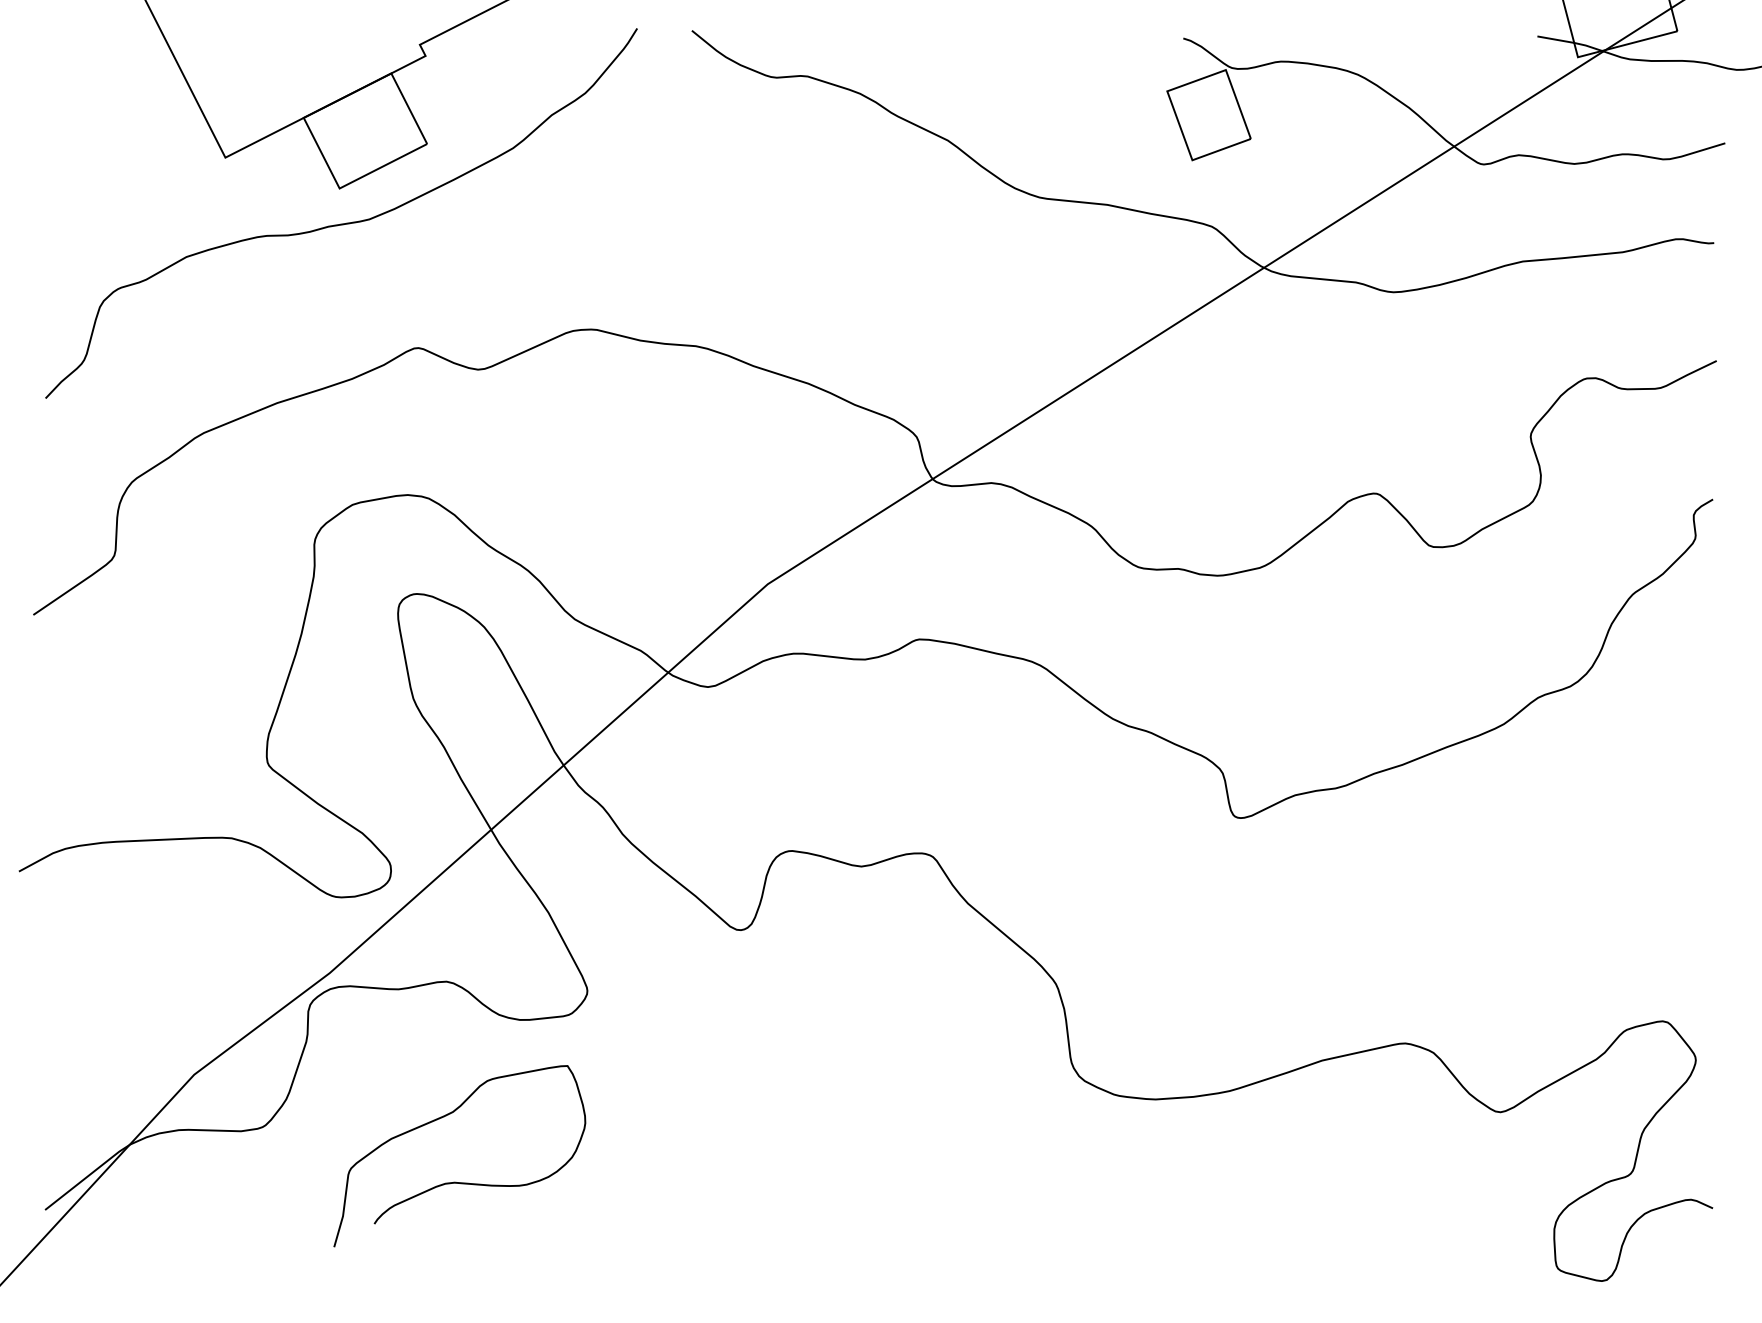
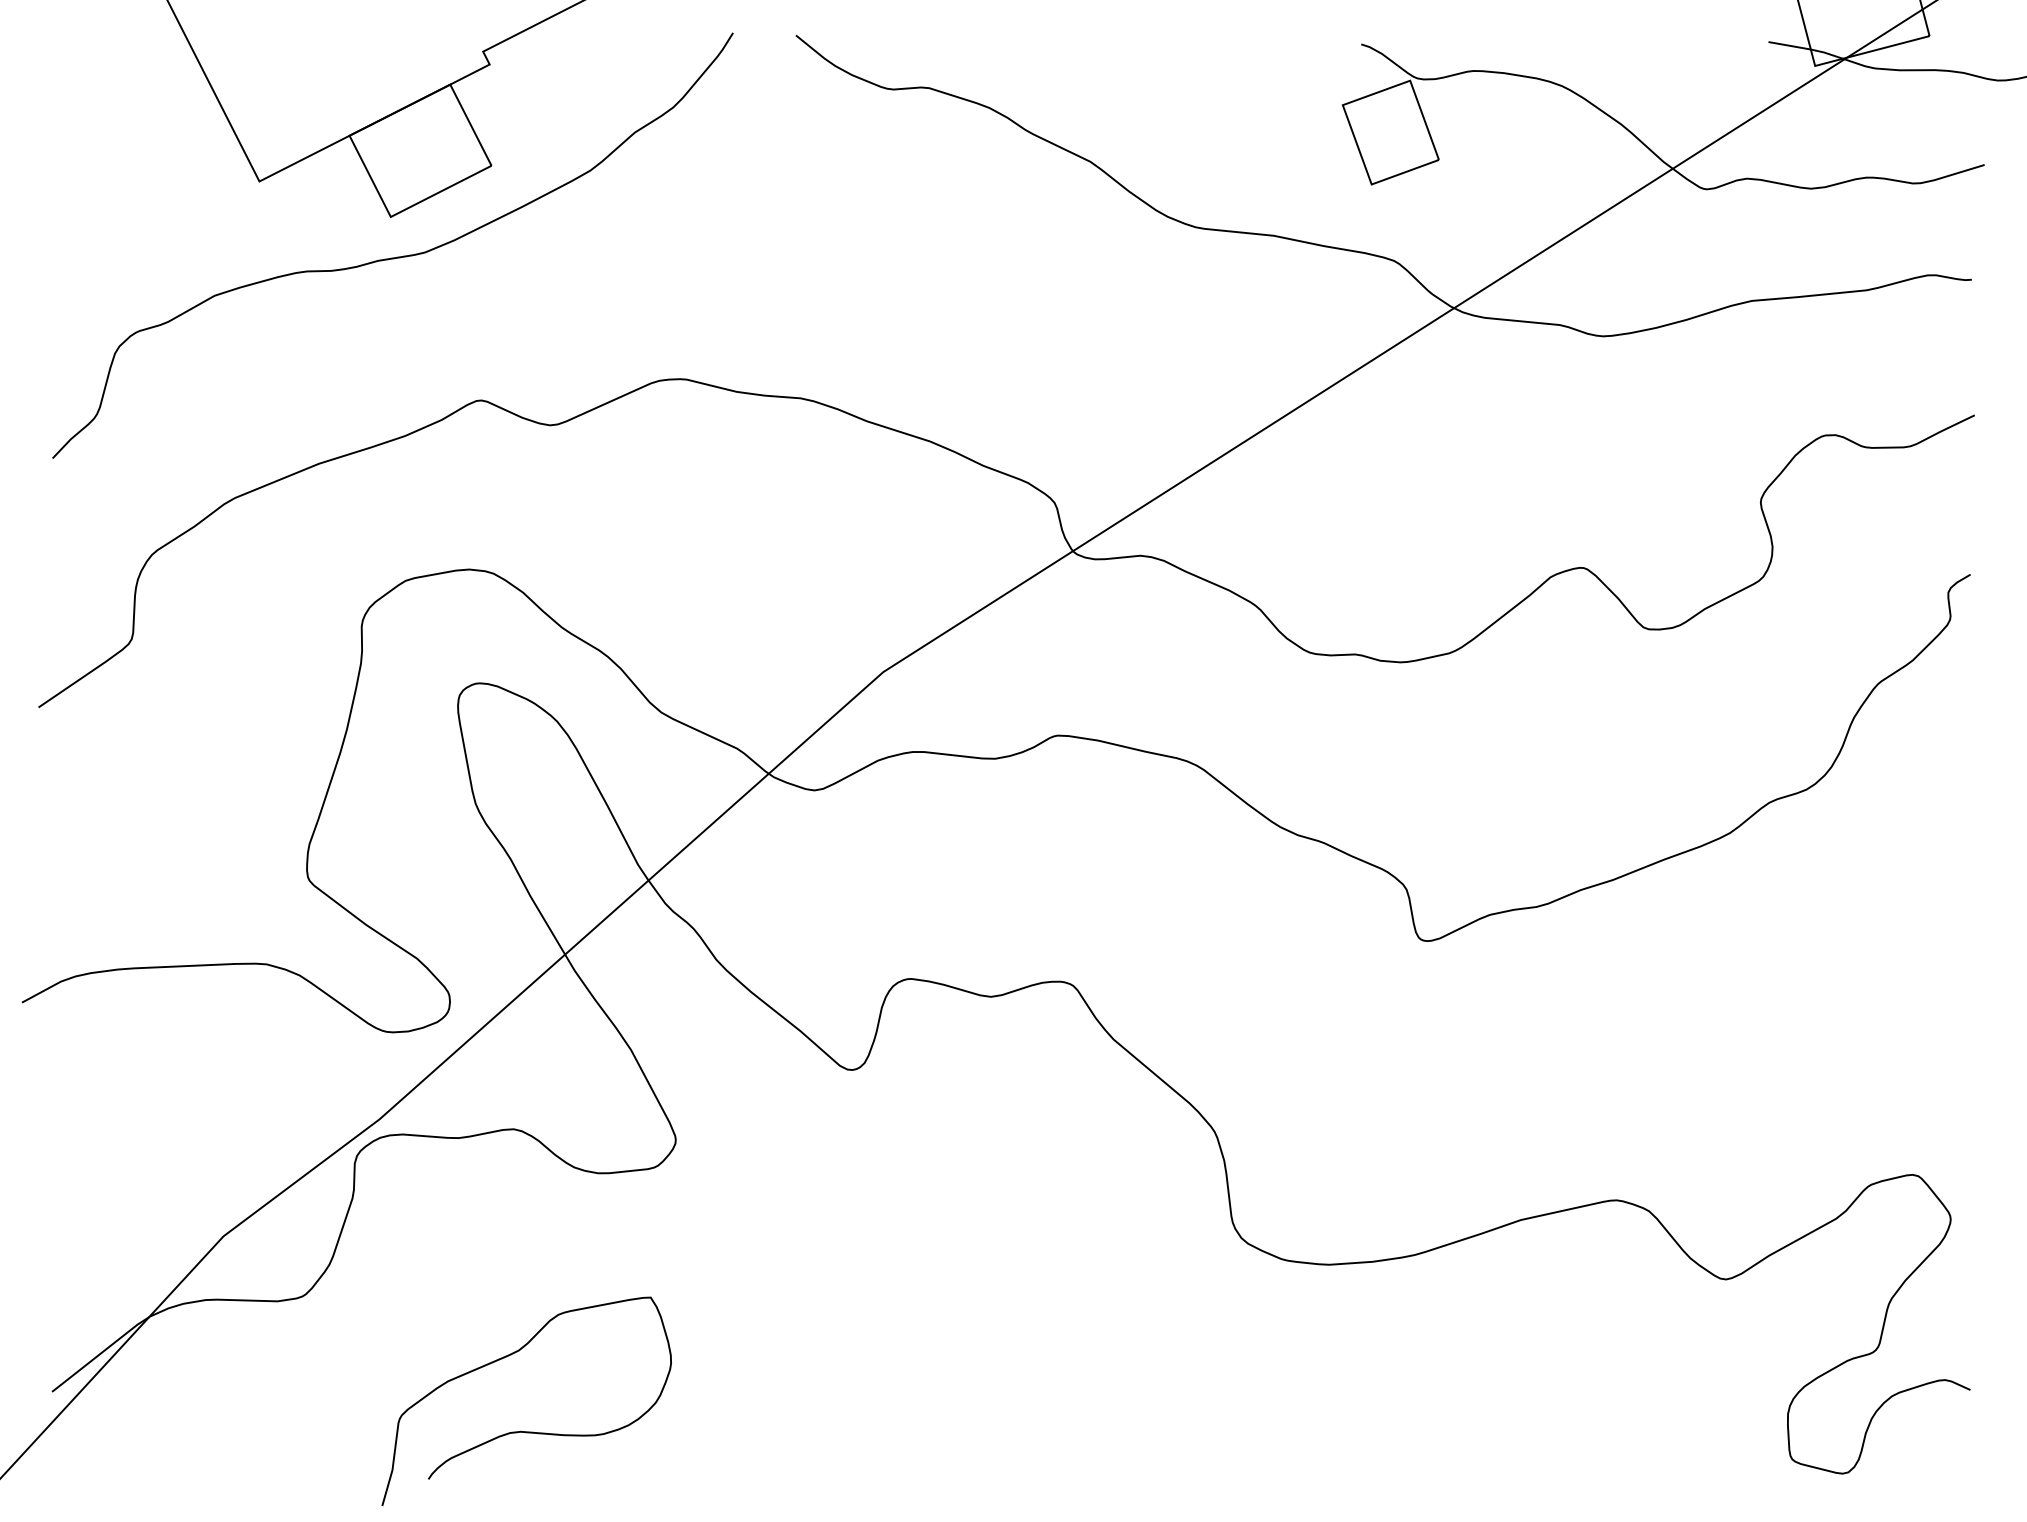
curve: (455, 1181) -> (521, 1430), moved

